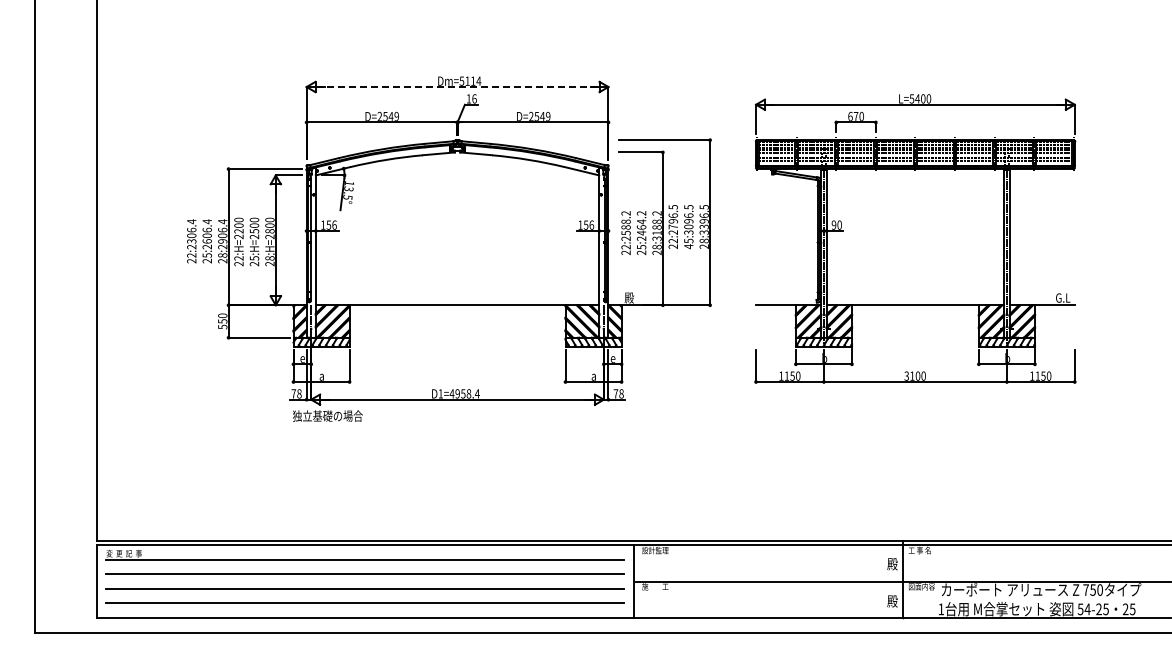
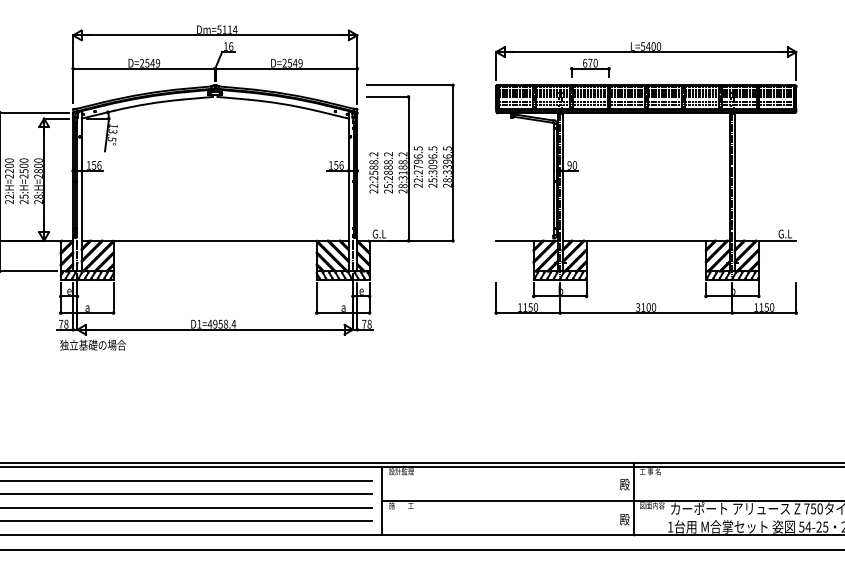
line: (457, 87) -> (215, 35), dashed -> solid
text: (641, 227) -> (388, 167), 25:2464.2 -> 25:2888.2
text: (688, 246) -> (432, 185), 45:3096.5 -> 25:3096.5
text: (631, 297) -> (378, 233), 殿 -> G.L

